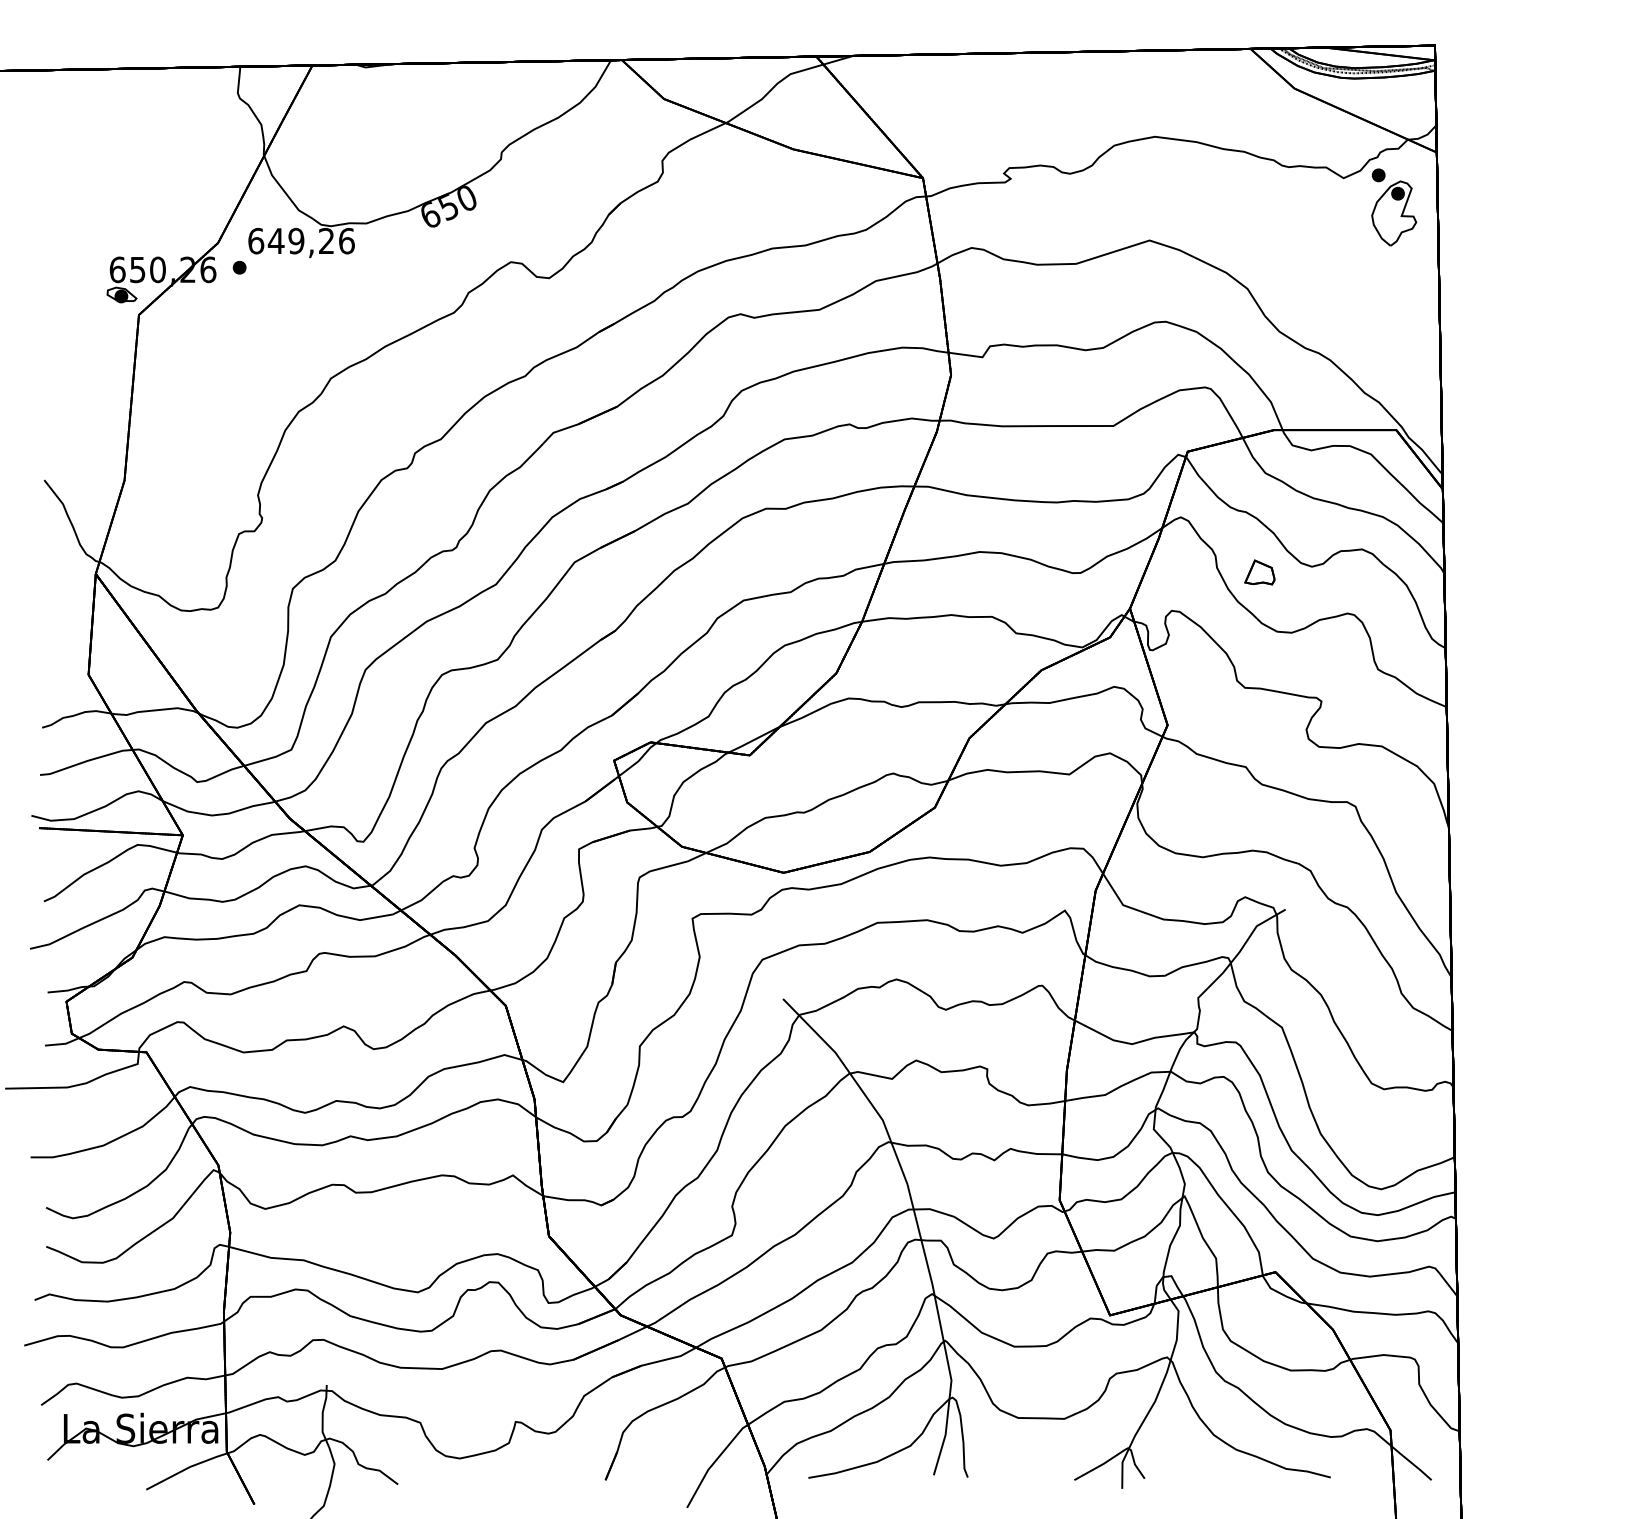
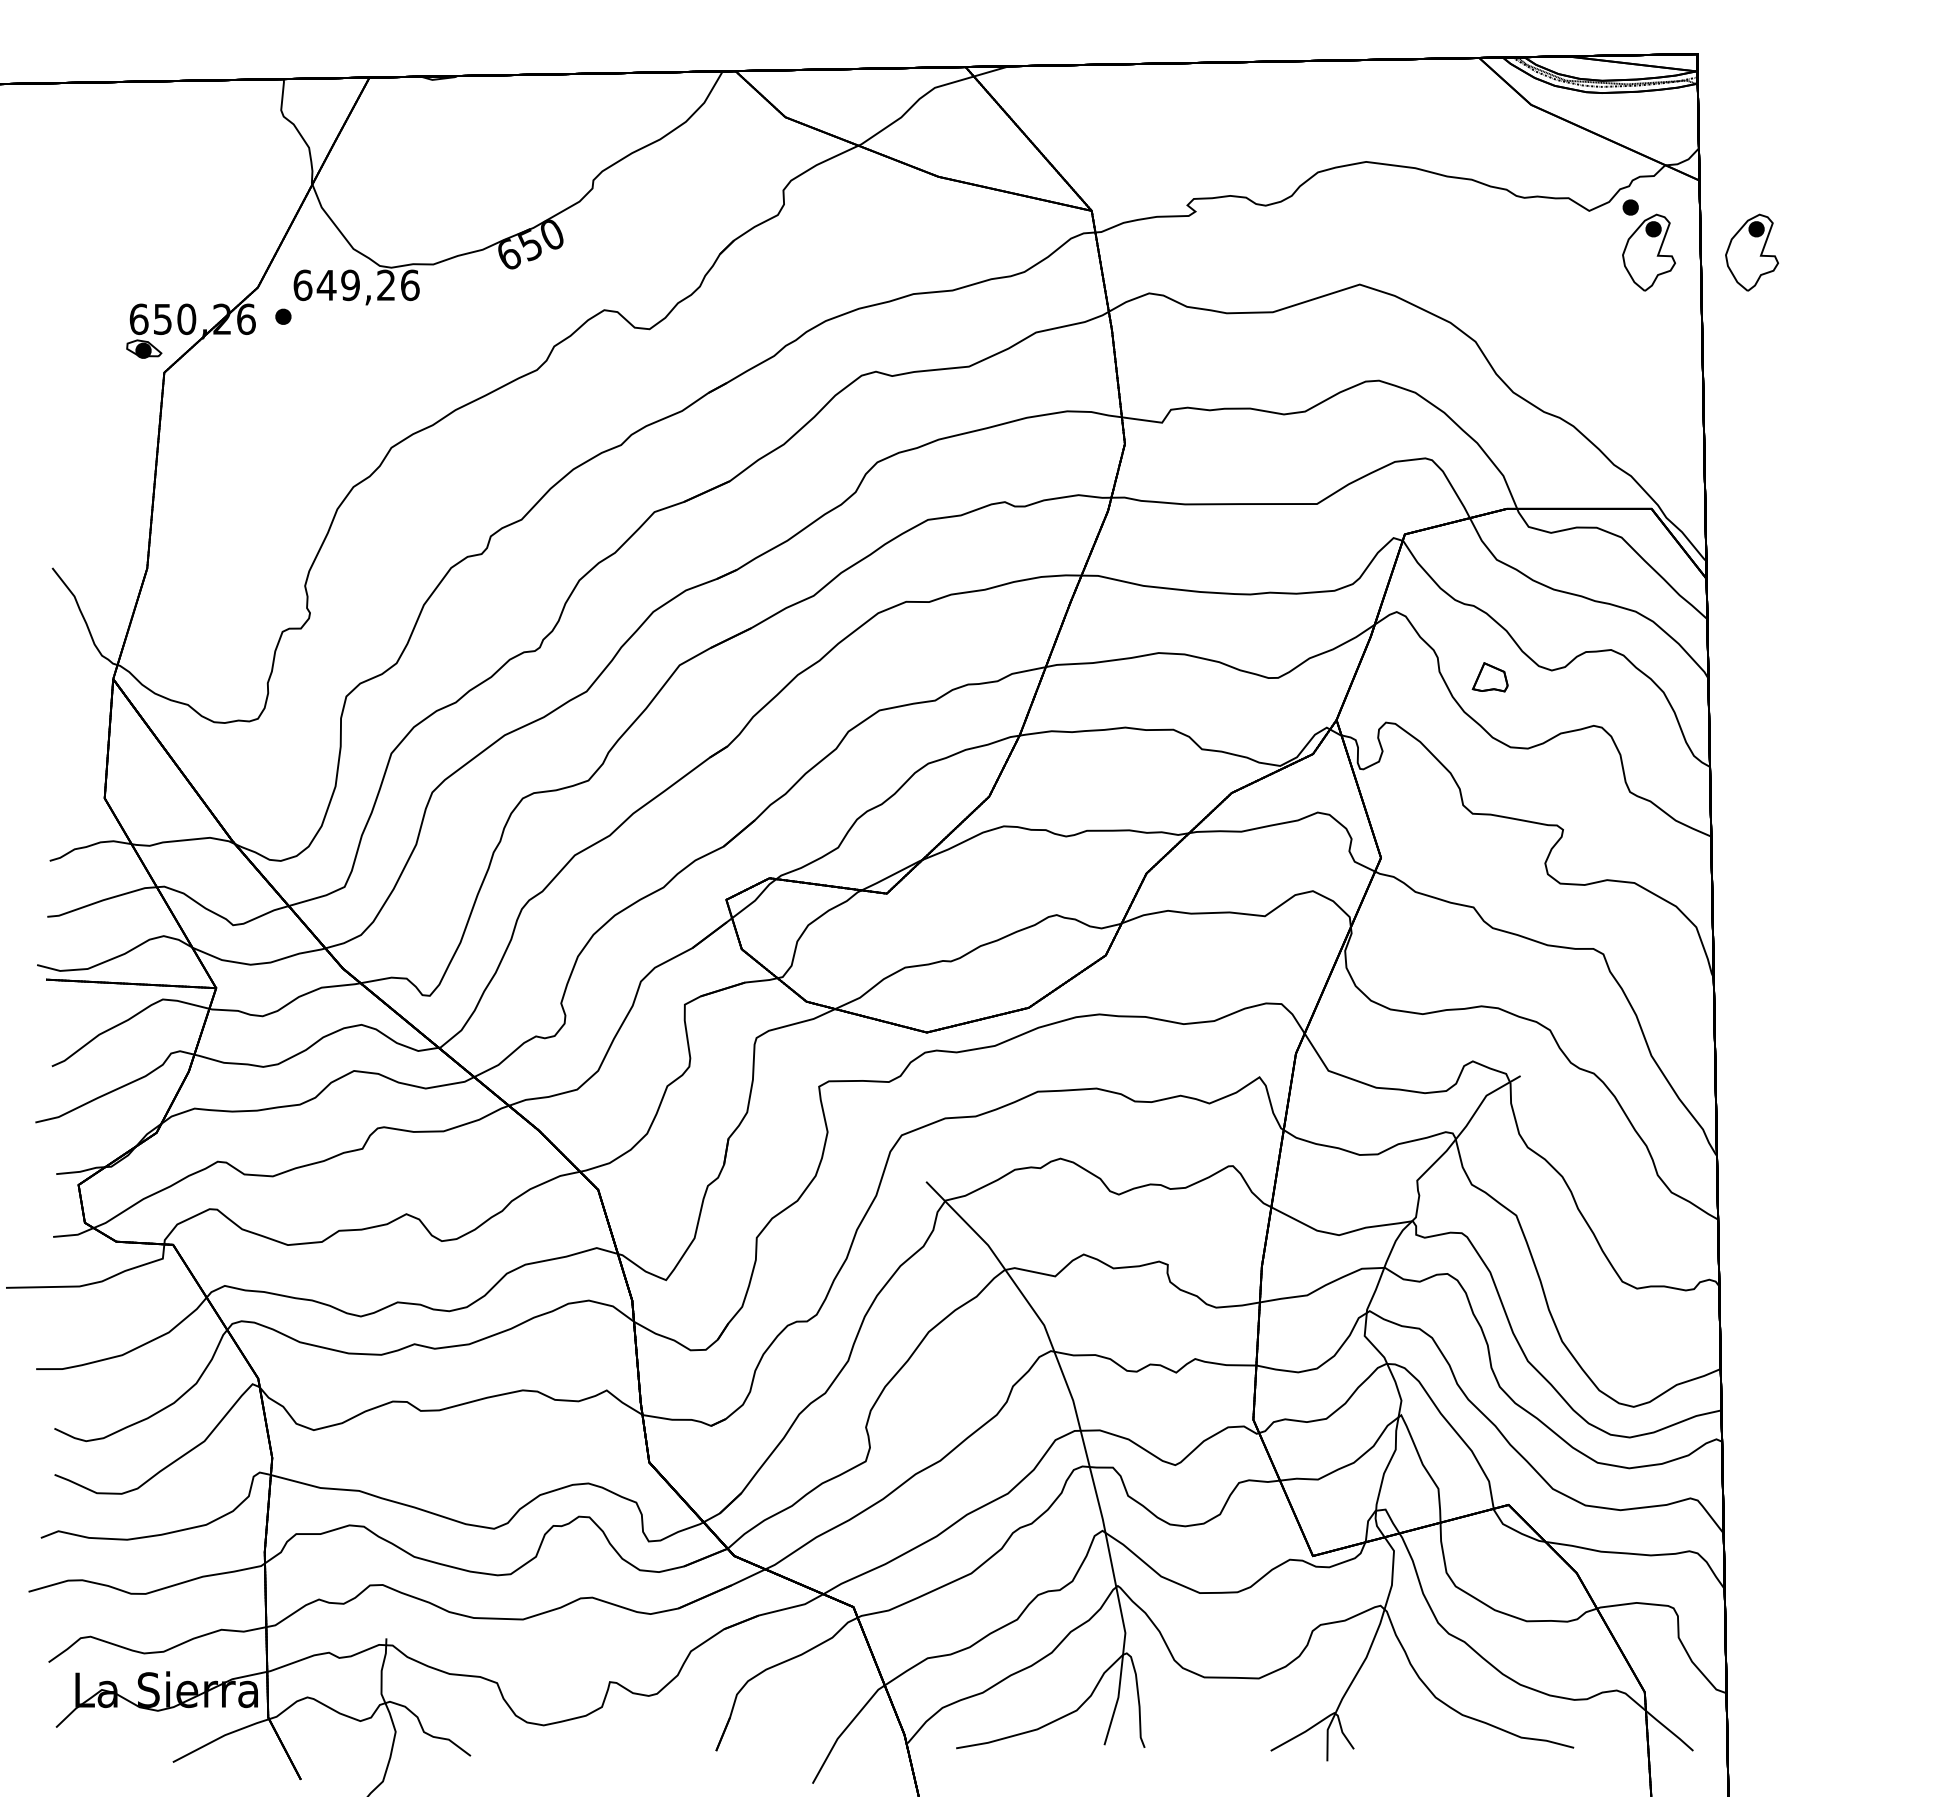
part: (1480, 213) -> (1751, 252), added

